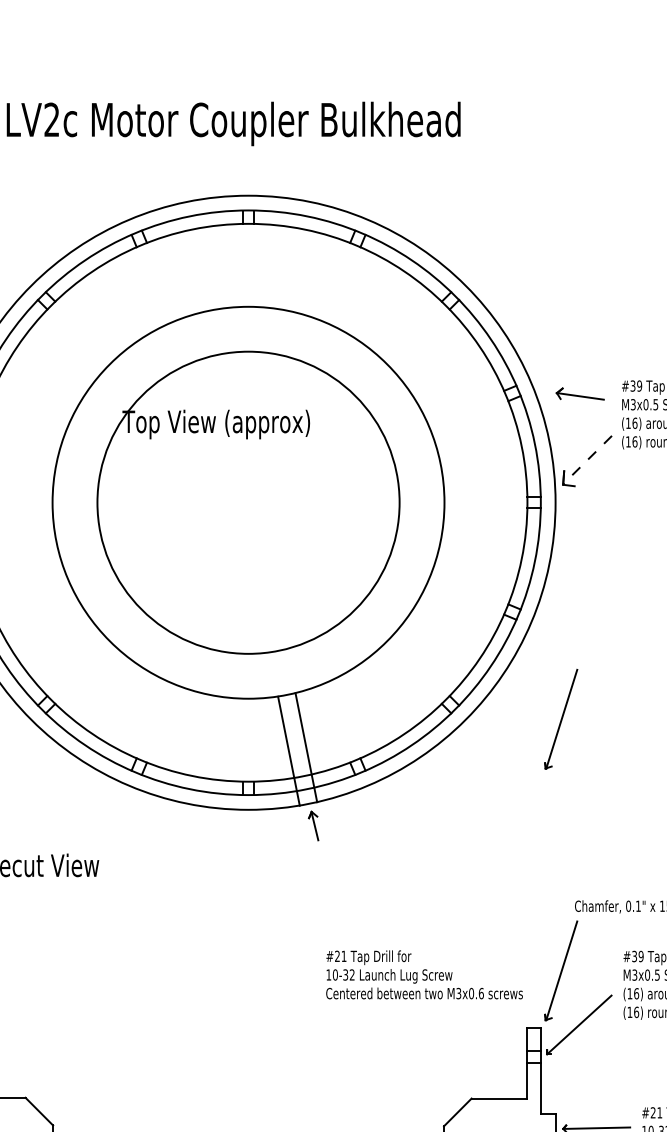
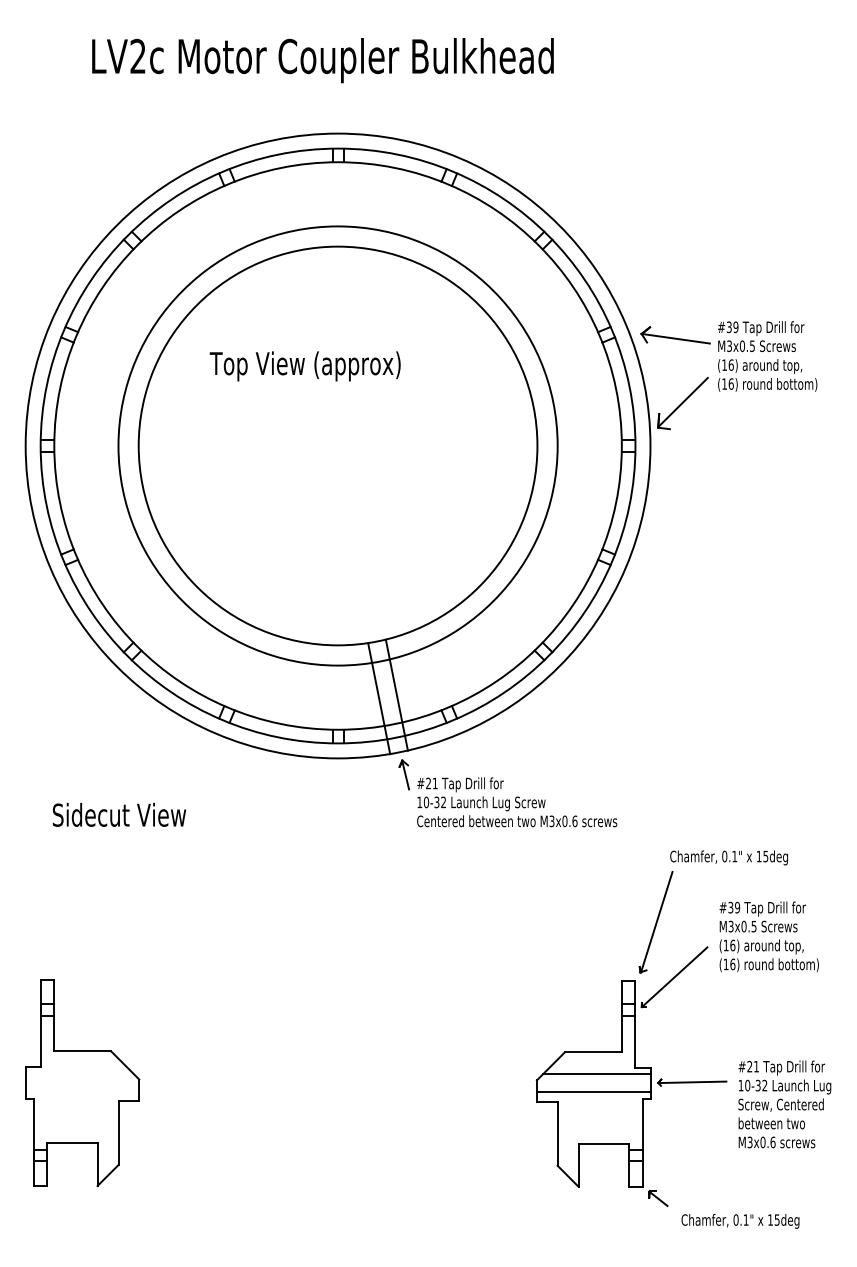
part: (580, 394) -> (675, 335), size x1.43
line: (588, 460) -> (683, 402), dashed -> solid
circle: (247, 502) -> (337, 445), size x1.43
part: (560, 719) -> (655, 666), removed
text: (424, 975) -> (517, 802), moved
line: (502, 1120) -> (596, 1074), added

